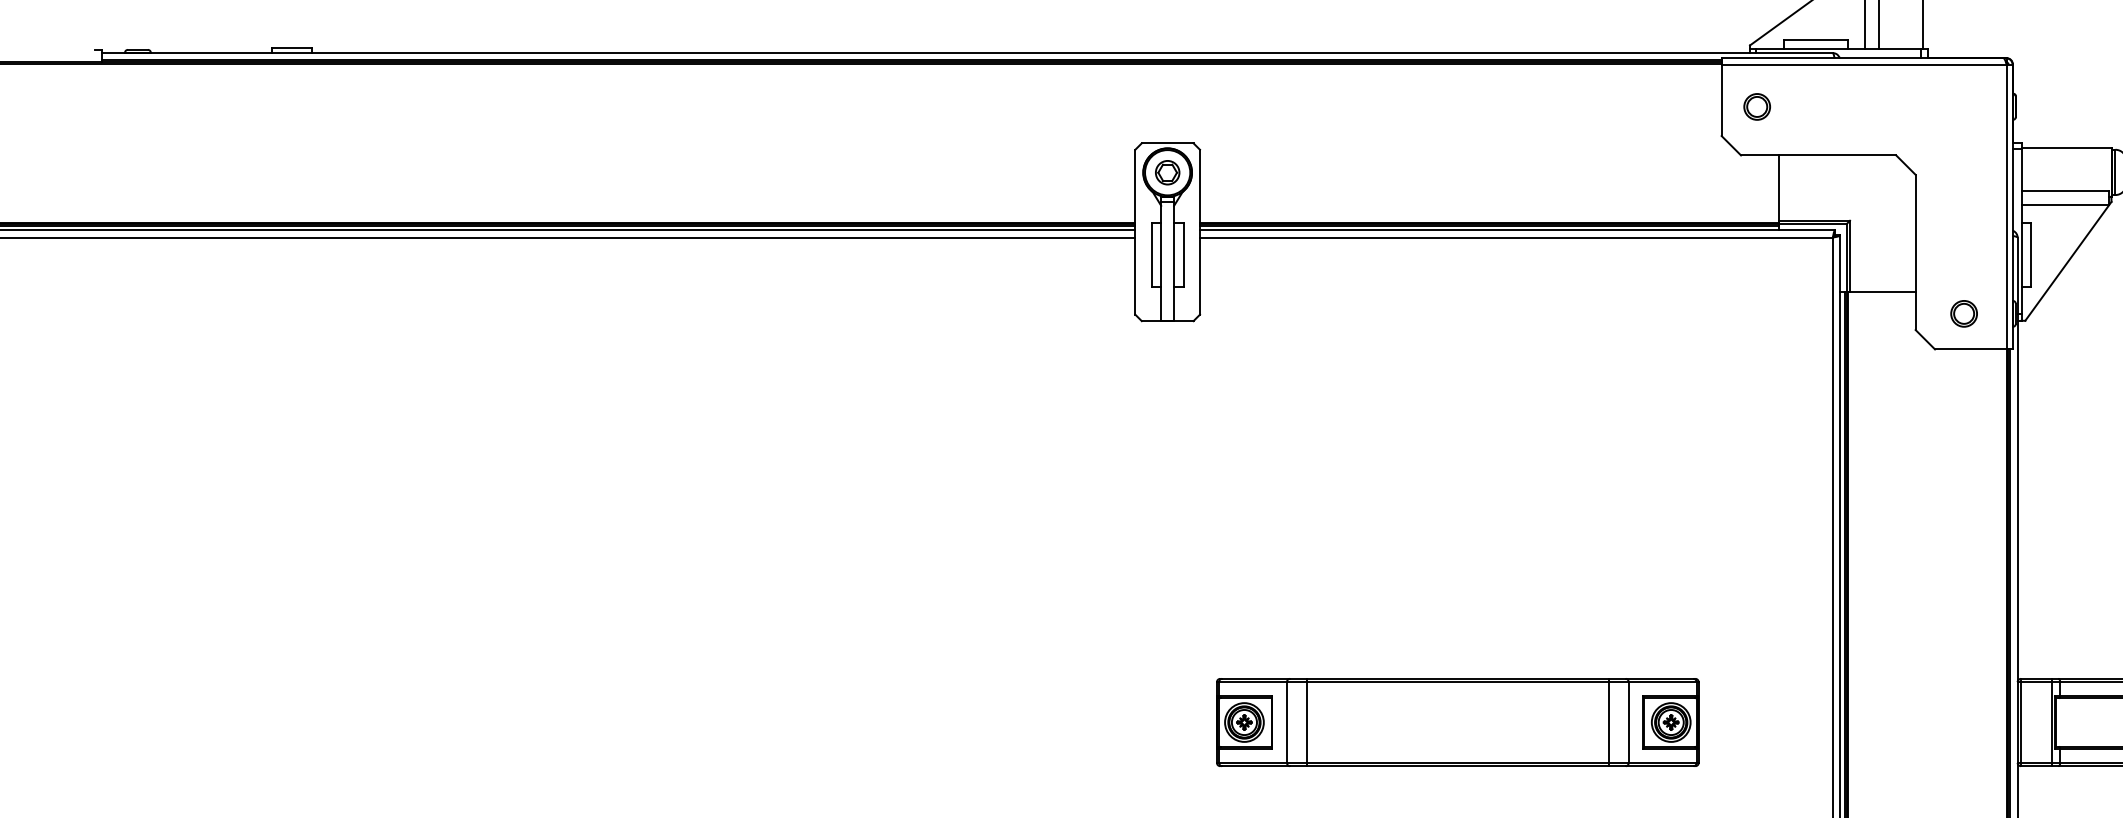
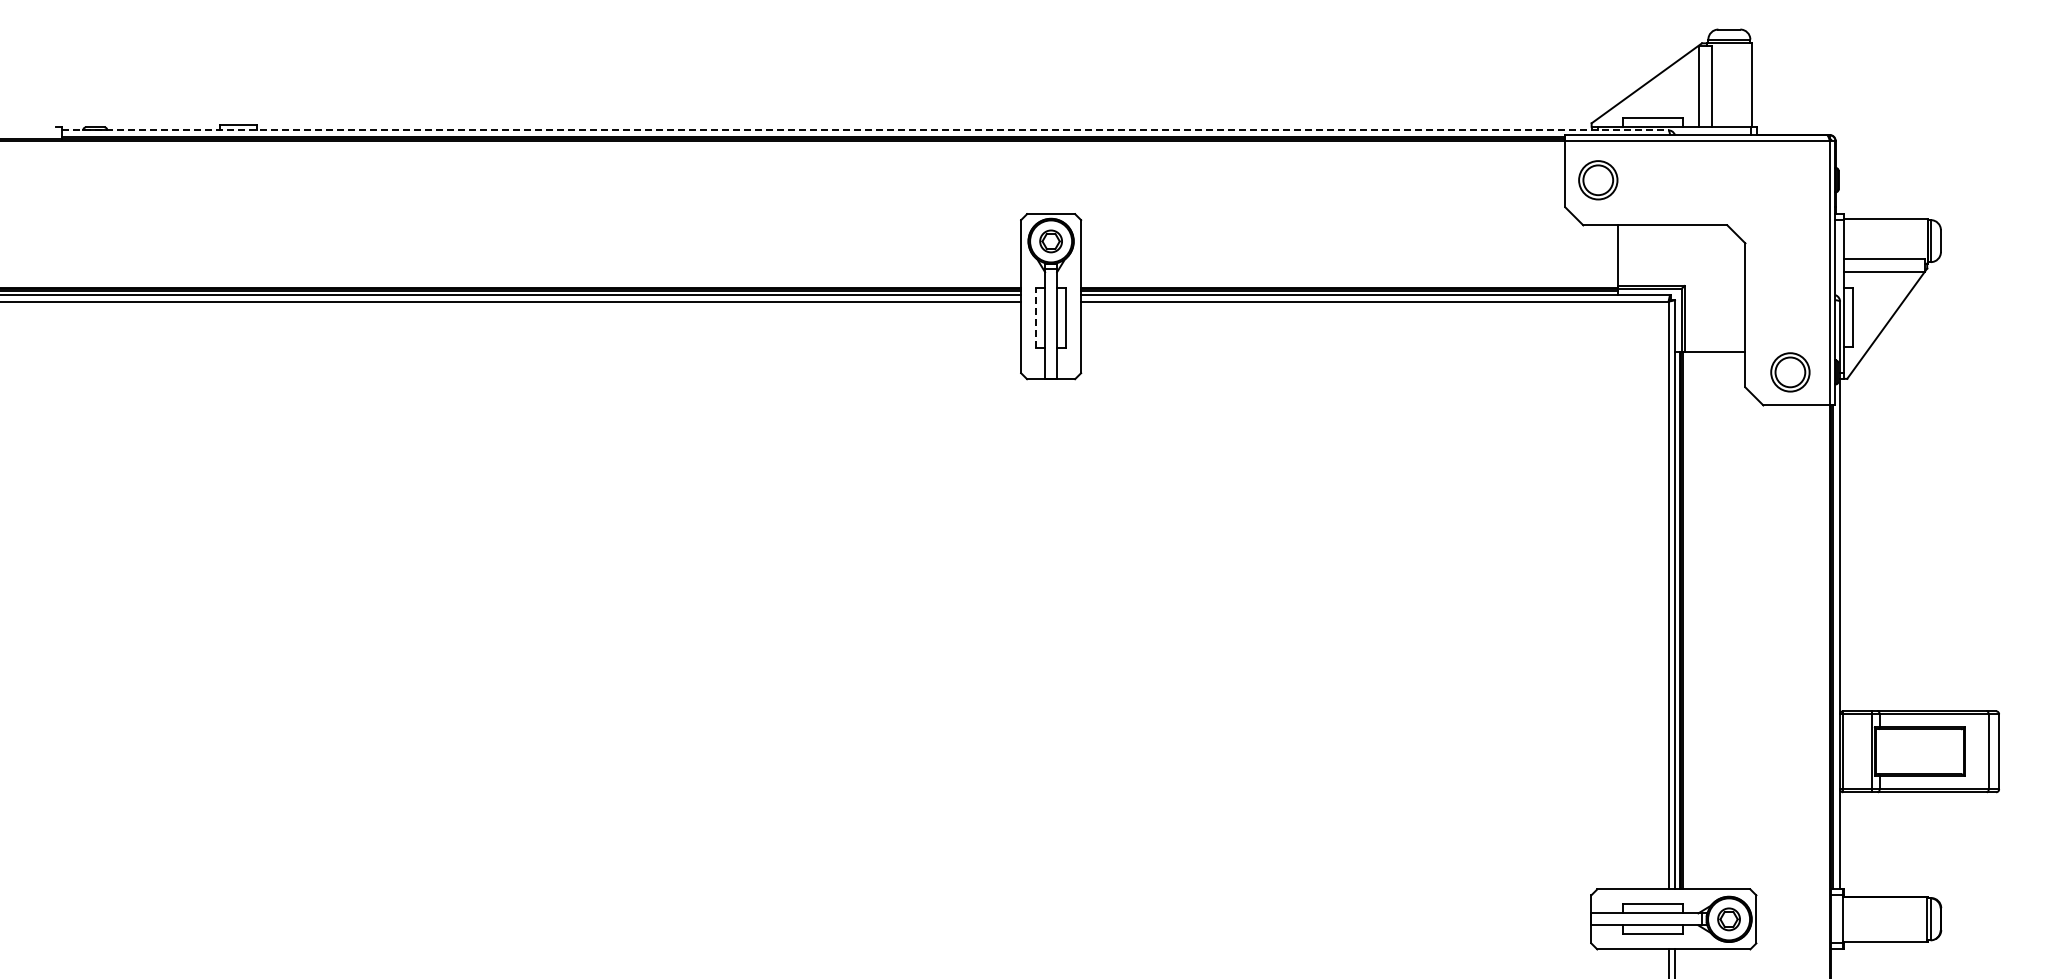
line: (967, 53) -> (865, 130), solid -> dashed
part: (1757, 107) -> (1598, 180), size x1.6
line: (1151, 254) -> (1036, 317), solid -> dashed
part: (1964, 313) -> (1790, 372), size x1.6
part: (1457, 722) -> (1320, 751), removed

